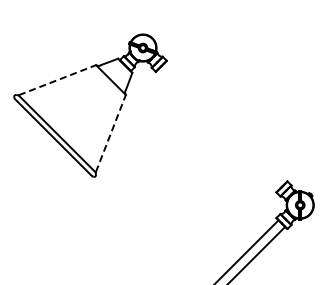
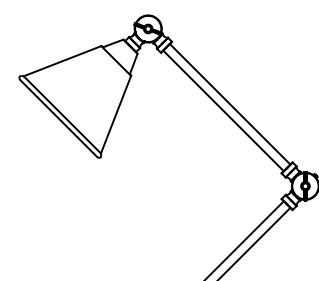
line: (57, 79) -> (62, 60), dashed -> solid
line: (224, 123) -> (229, 104), added
line: (218, 129) -> (223, 110), added
line: (111, 133) -> (116, 114), dashed -> solid

